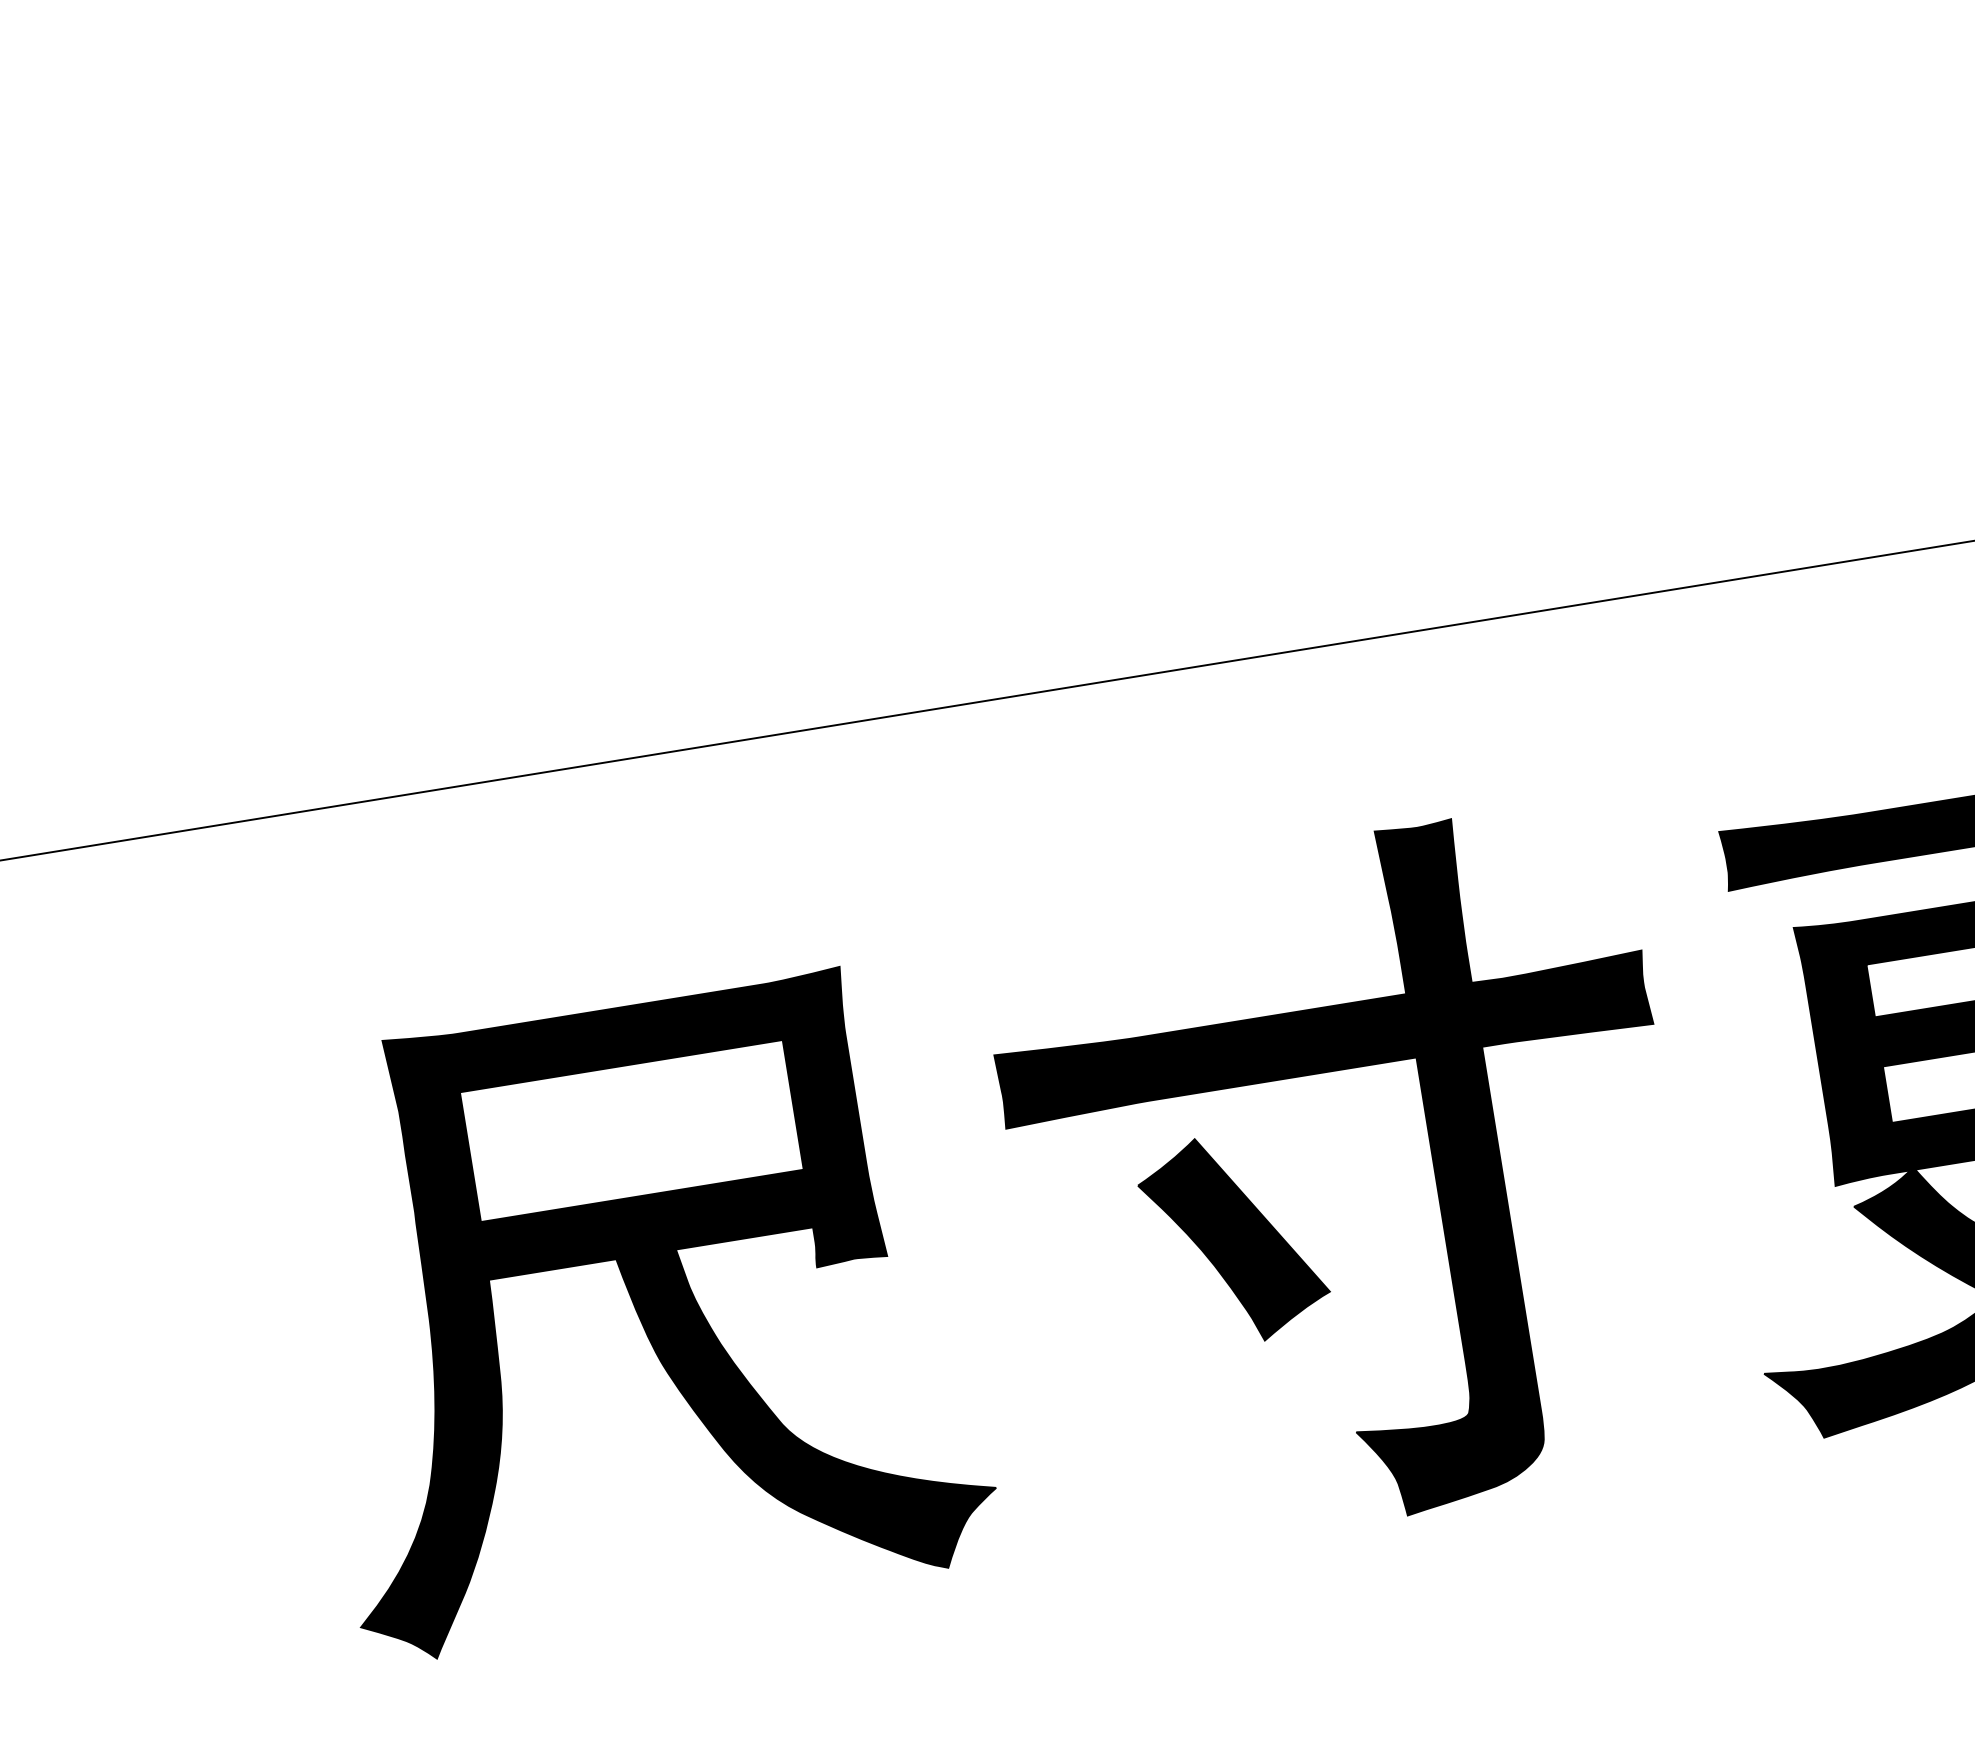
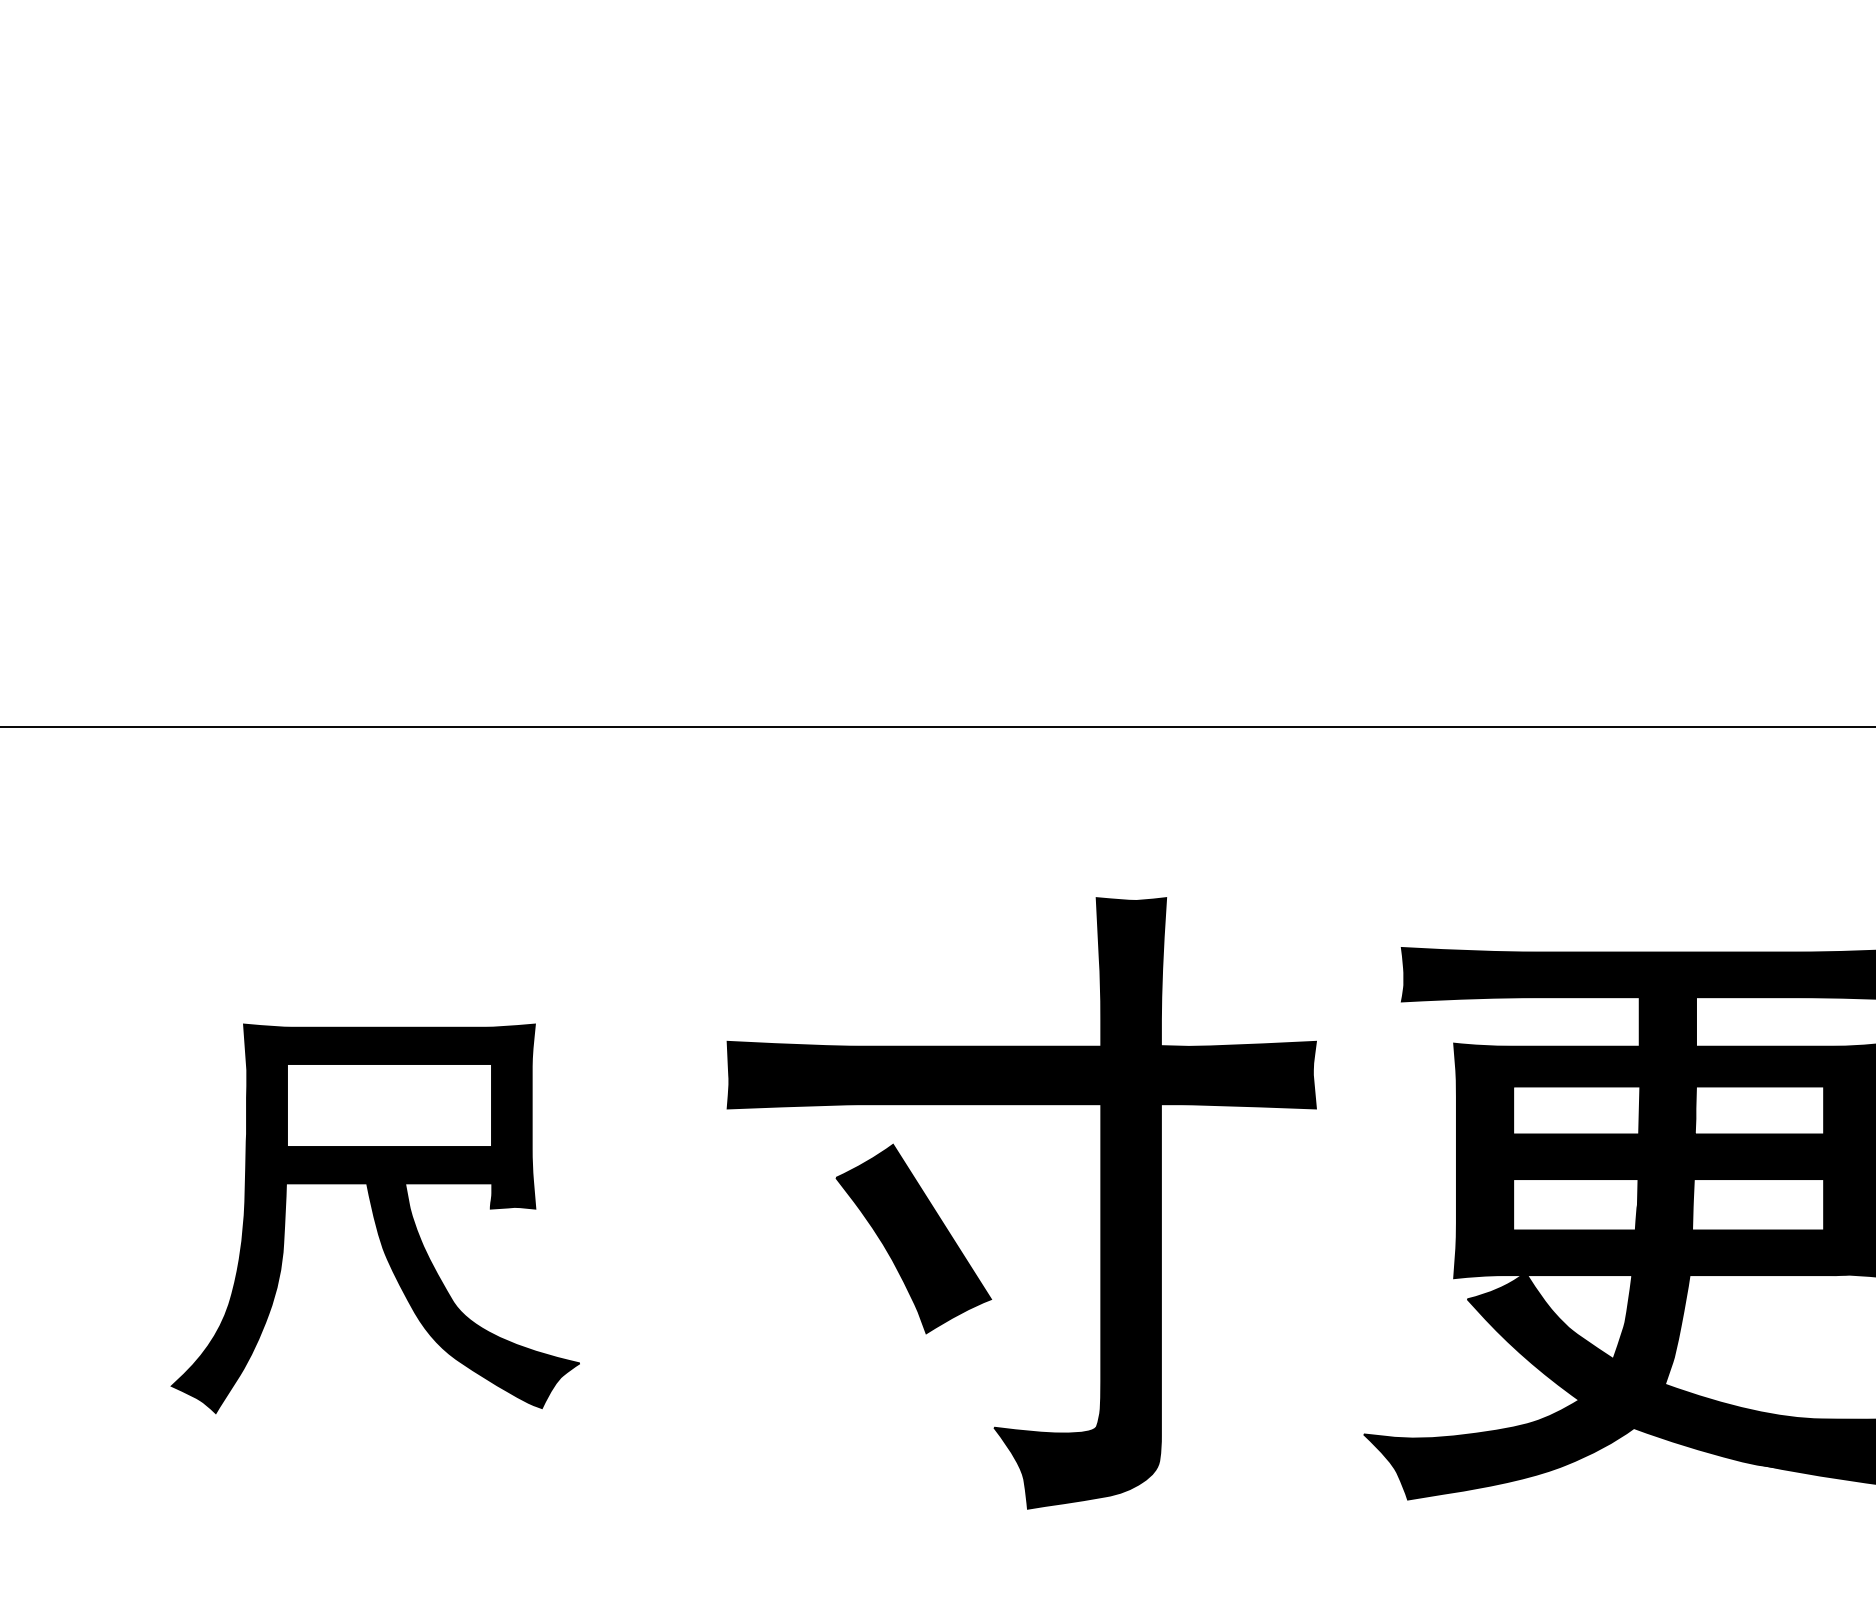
part: (638, 1312) -> (375, 1218), size x0.7

